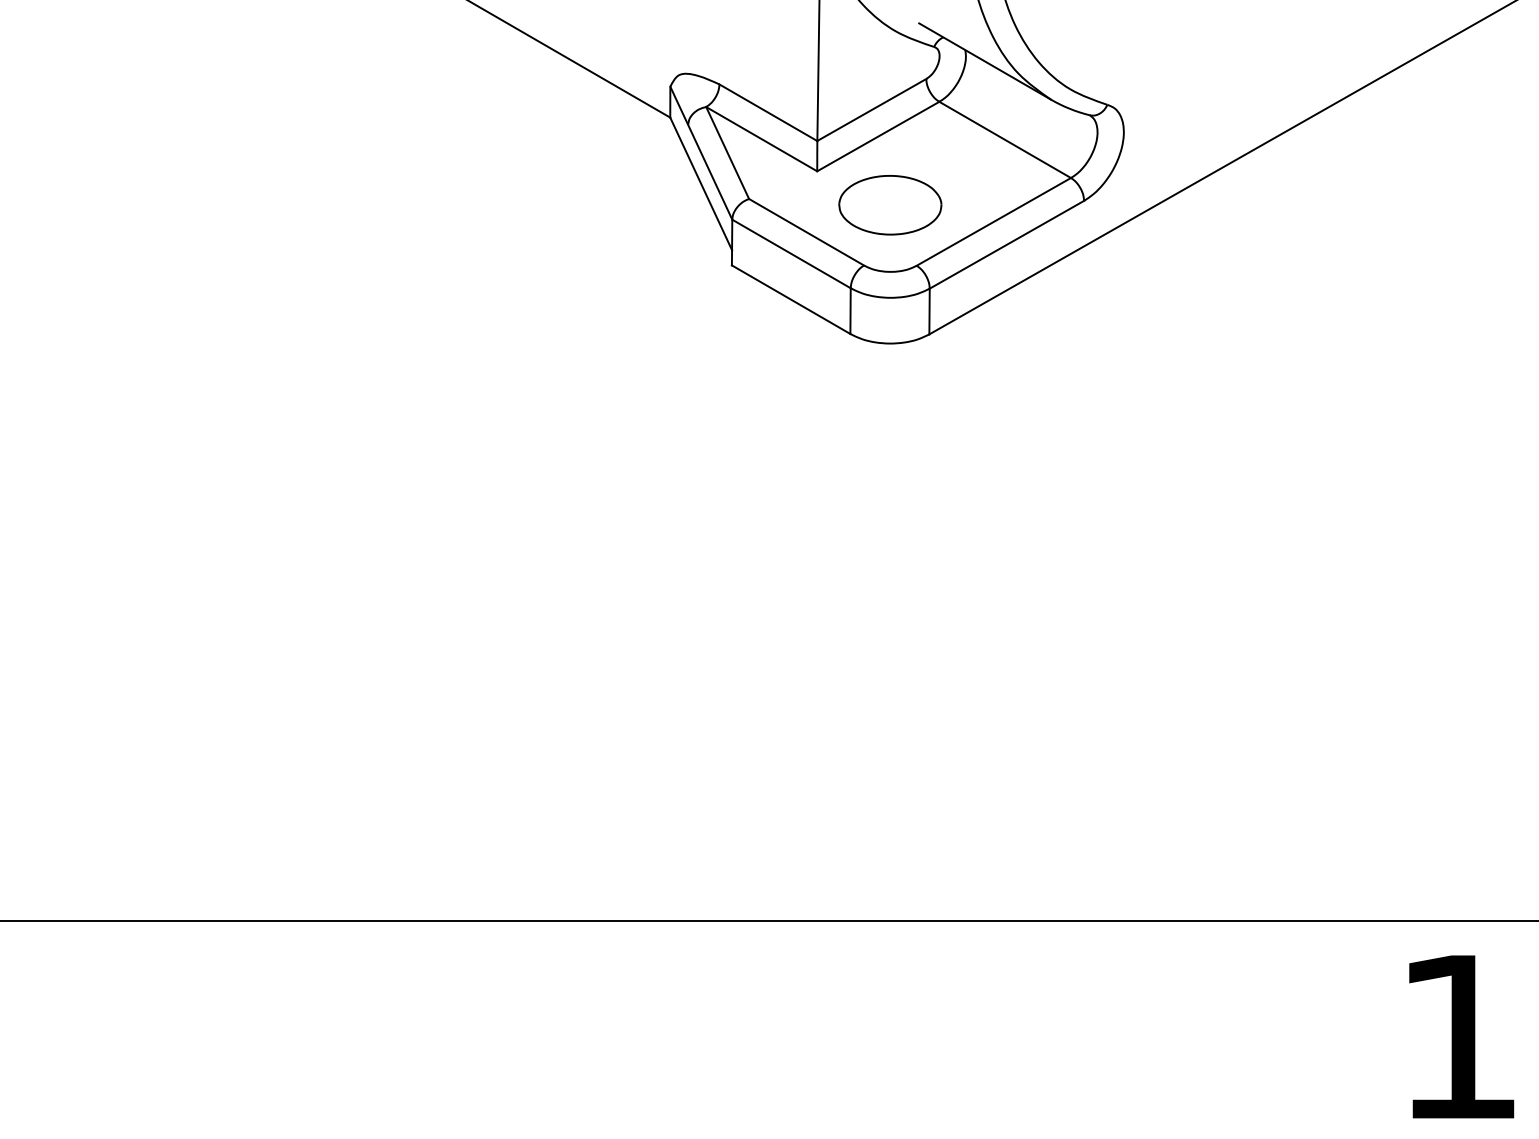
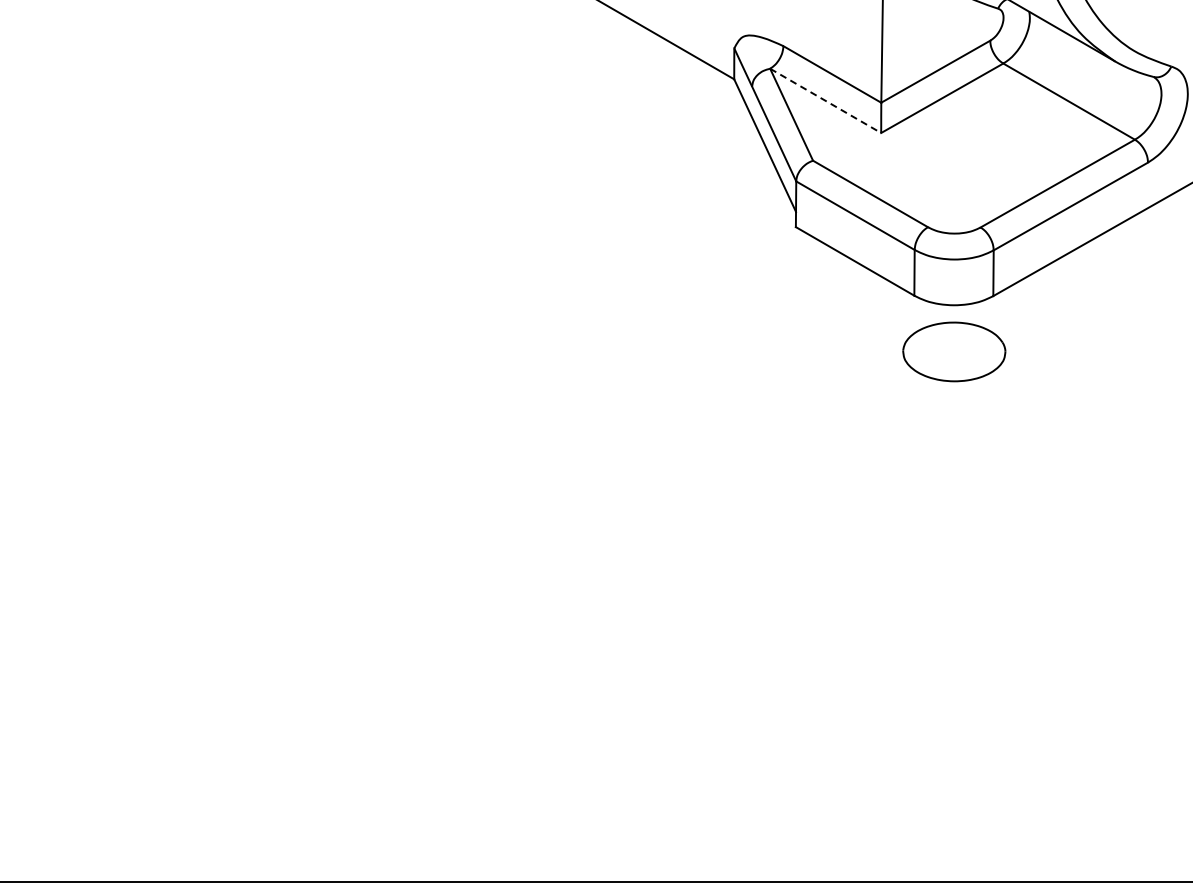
line: (762, 139) -> (826, 101), solid -> dashed
part: (890, 205) -> (954, 352), moved

